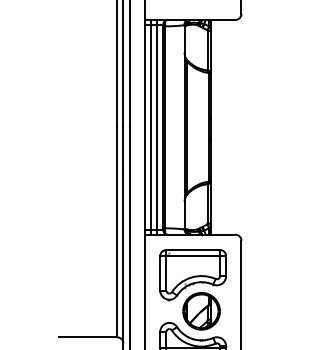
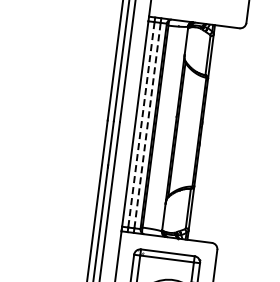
line: (151, 127) -> (141, 125), solid -> dashed
line: (157, 127) -> (147, 125), solid -> dashed

